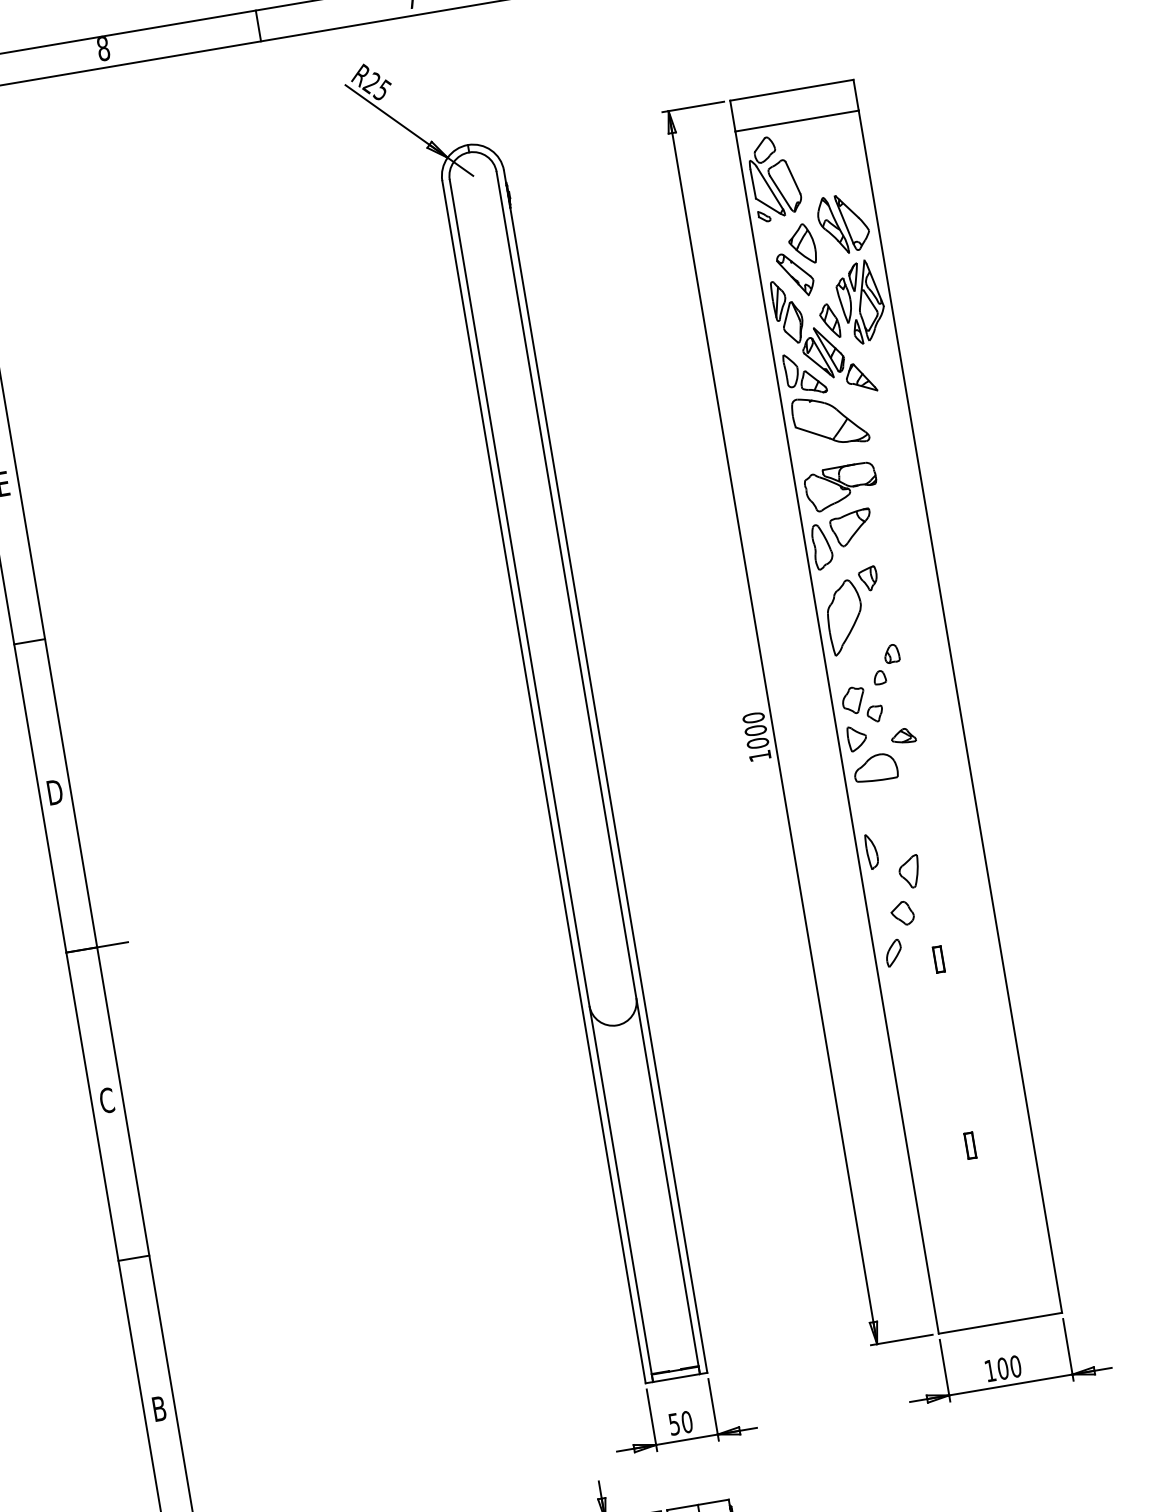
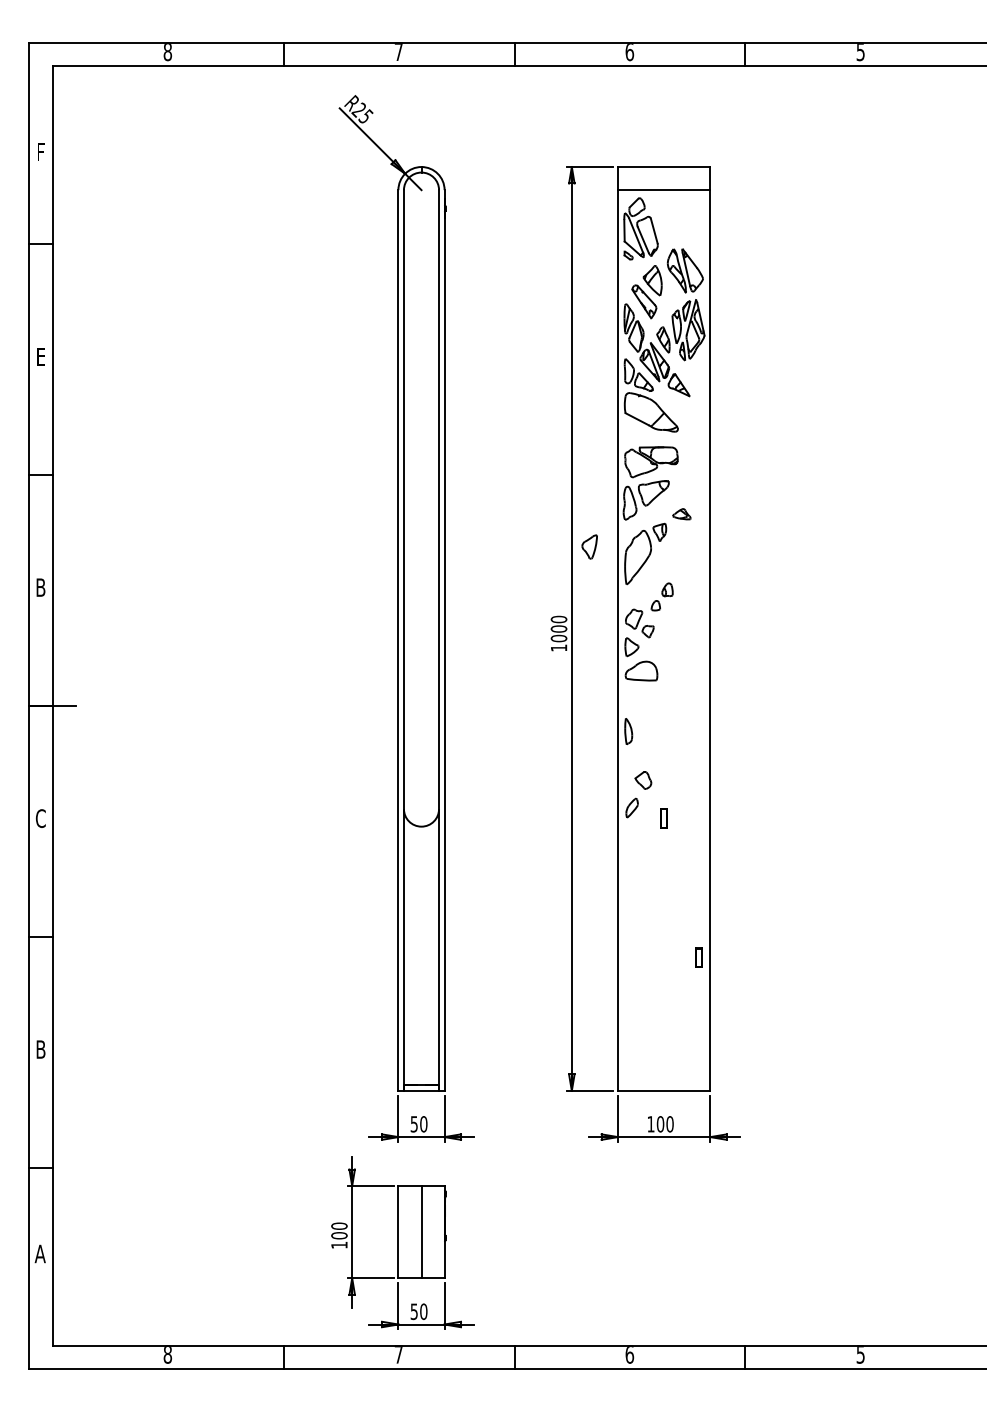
part: (902, 736) -> (681, 514), moved
text: (55, 792) -> (41, 587), D -> B
part: (909, 871) -> (589, 546), moved
part: (969, 1145) -> (698, 957), moved

